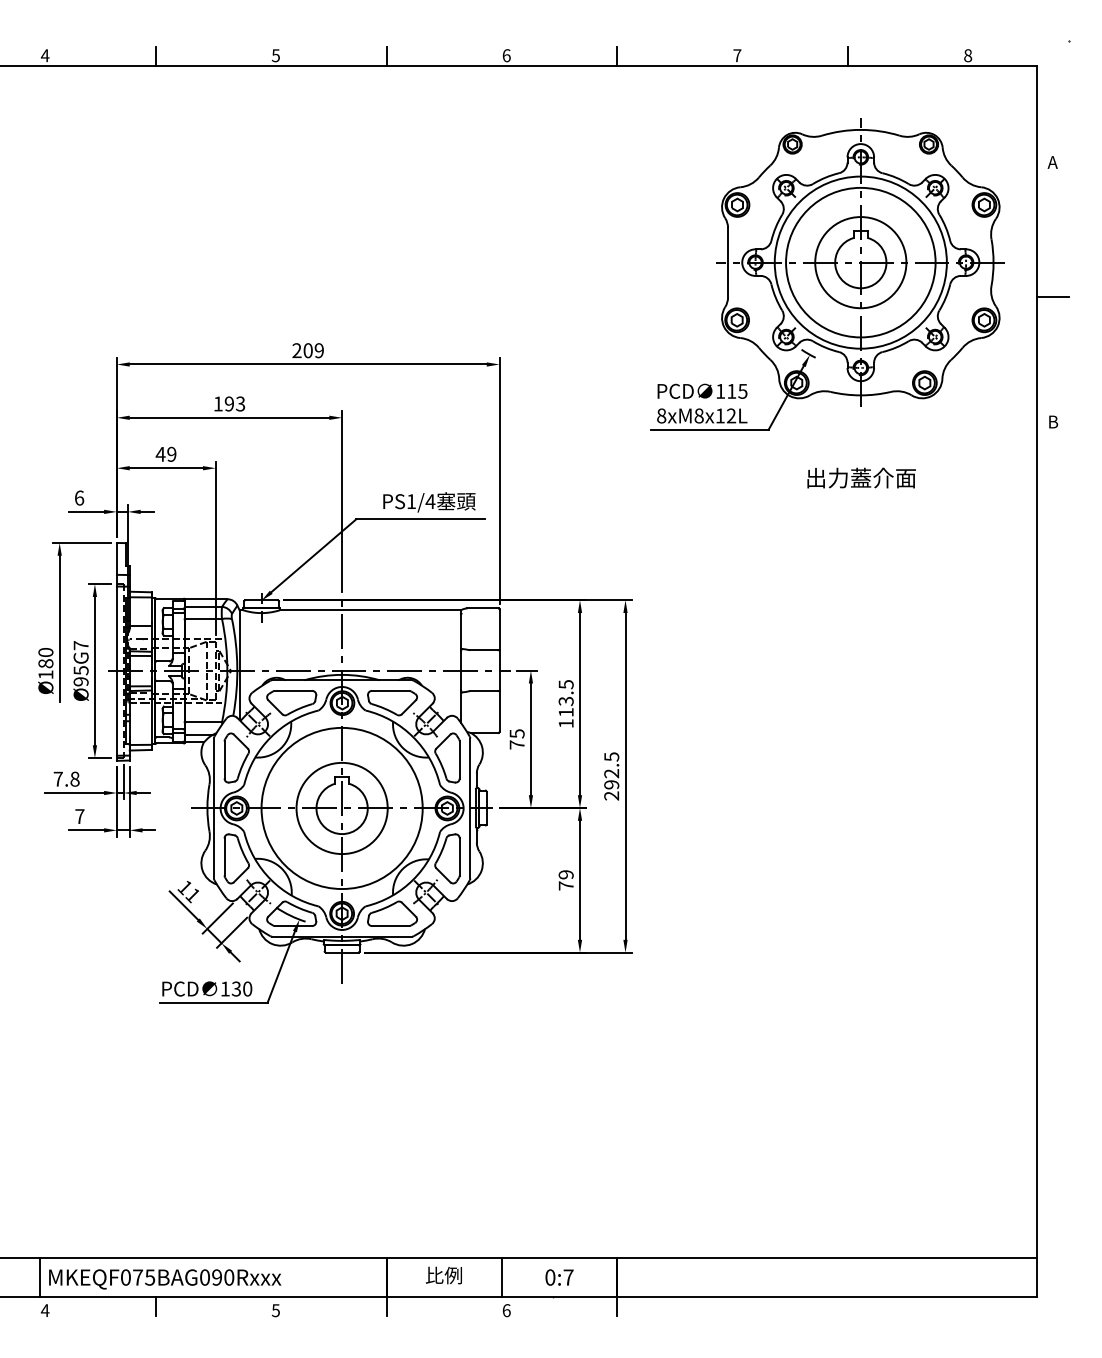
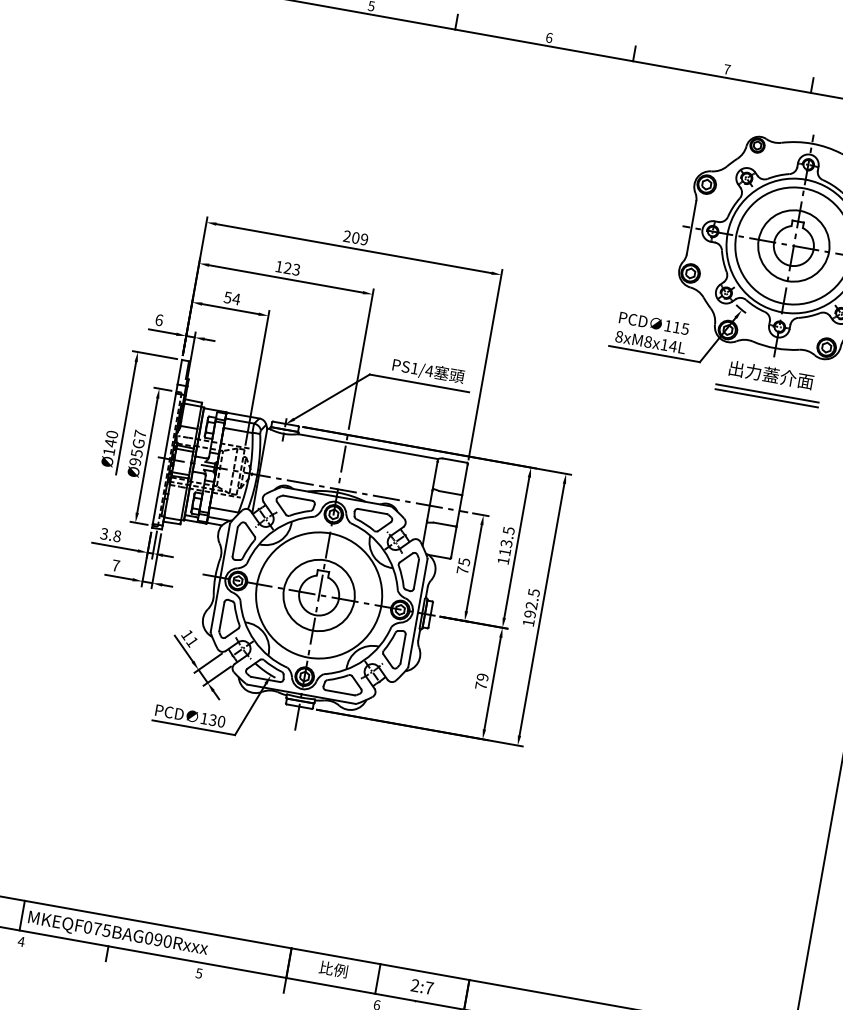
text: (229, 403) -> (287, 267), 193 -> 123
text: (731, 415) -> (673, 346), 8xM8x12L -> 8xM8x14L
text: (165, 453) -> (231, 297), 49 -> 54
line: (860, 453) -> (767, 393), added
line: (860, 460) -> (766, 398), added
text: (861, 477) -> (771, 374), moved
text: (45, 663) -> (110, 443), Ø180 -> Ø140
text: (57, 778) -> (103, 533), 7.8 -> 3.8
text: (611, 795) -> (528, 622), 292.5 -> 192.5
text: (550, 1277) -> (415, 985), 0:7 -> 2:7

